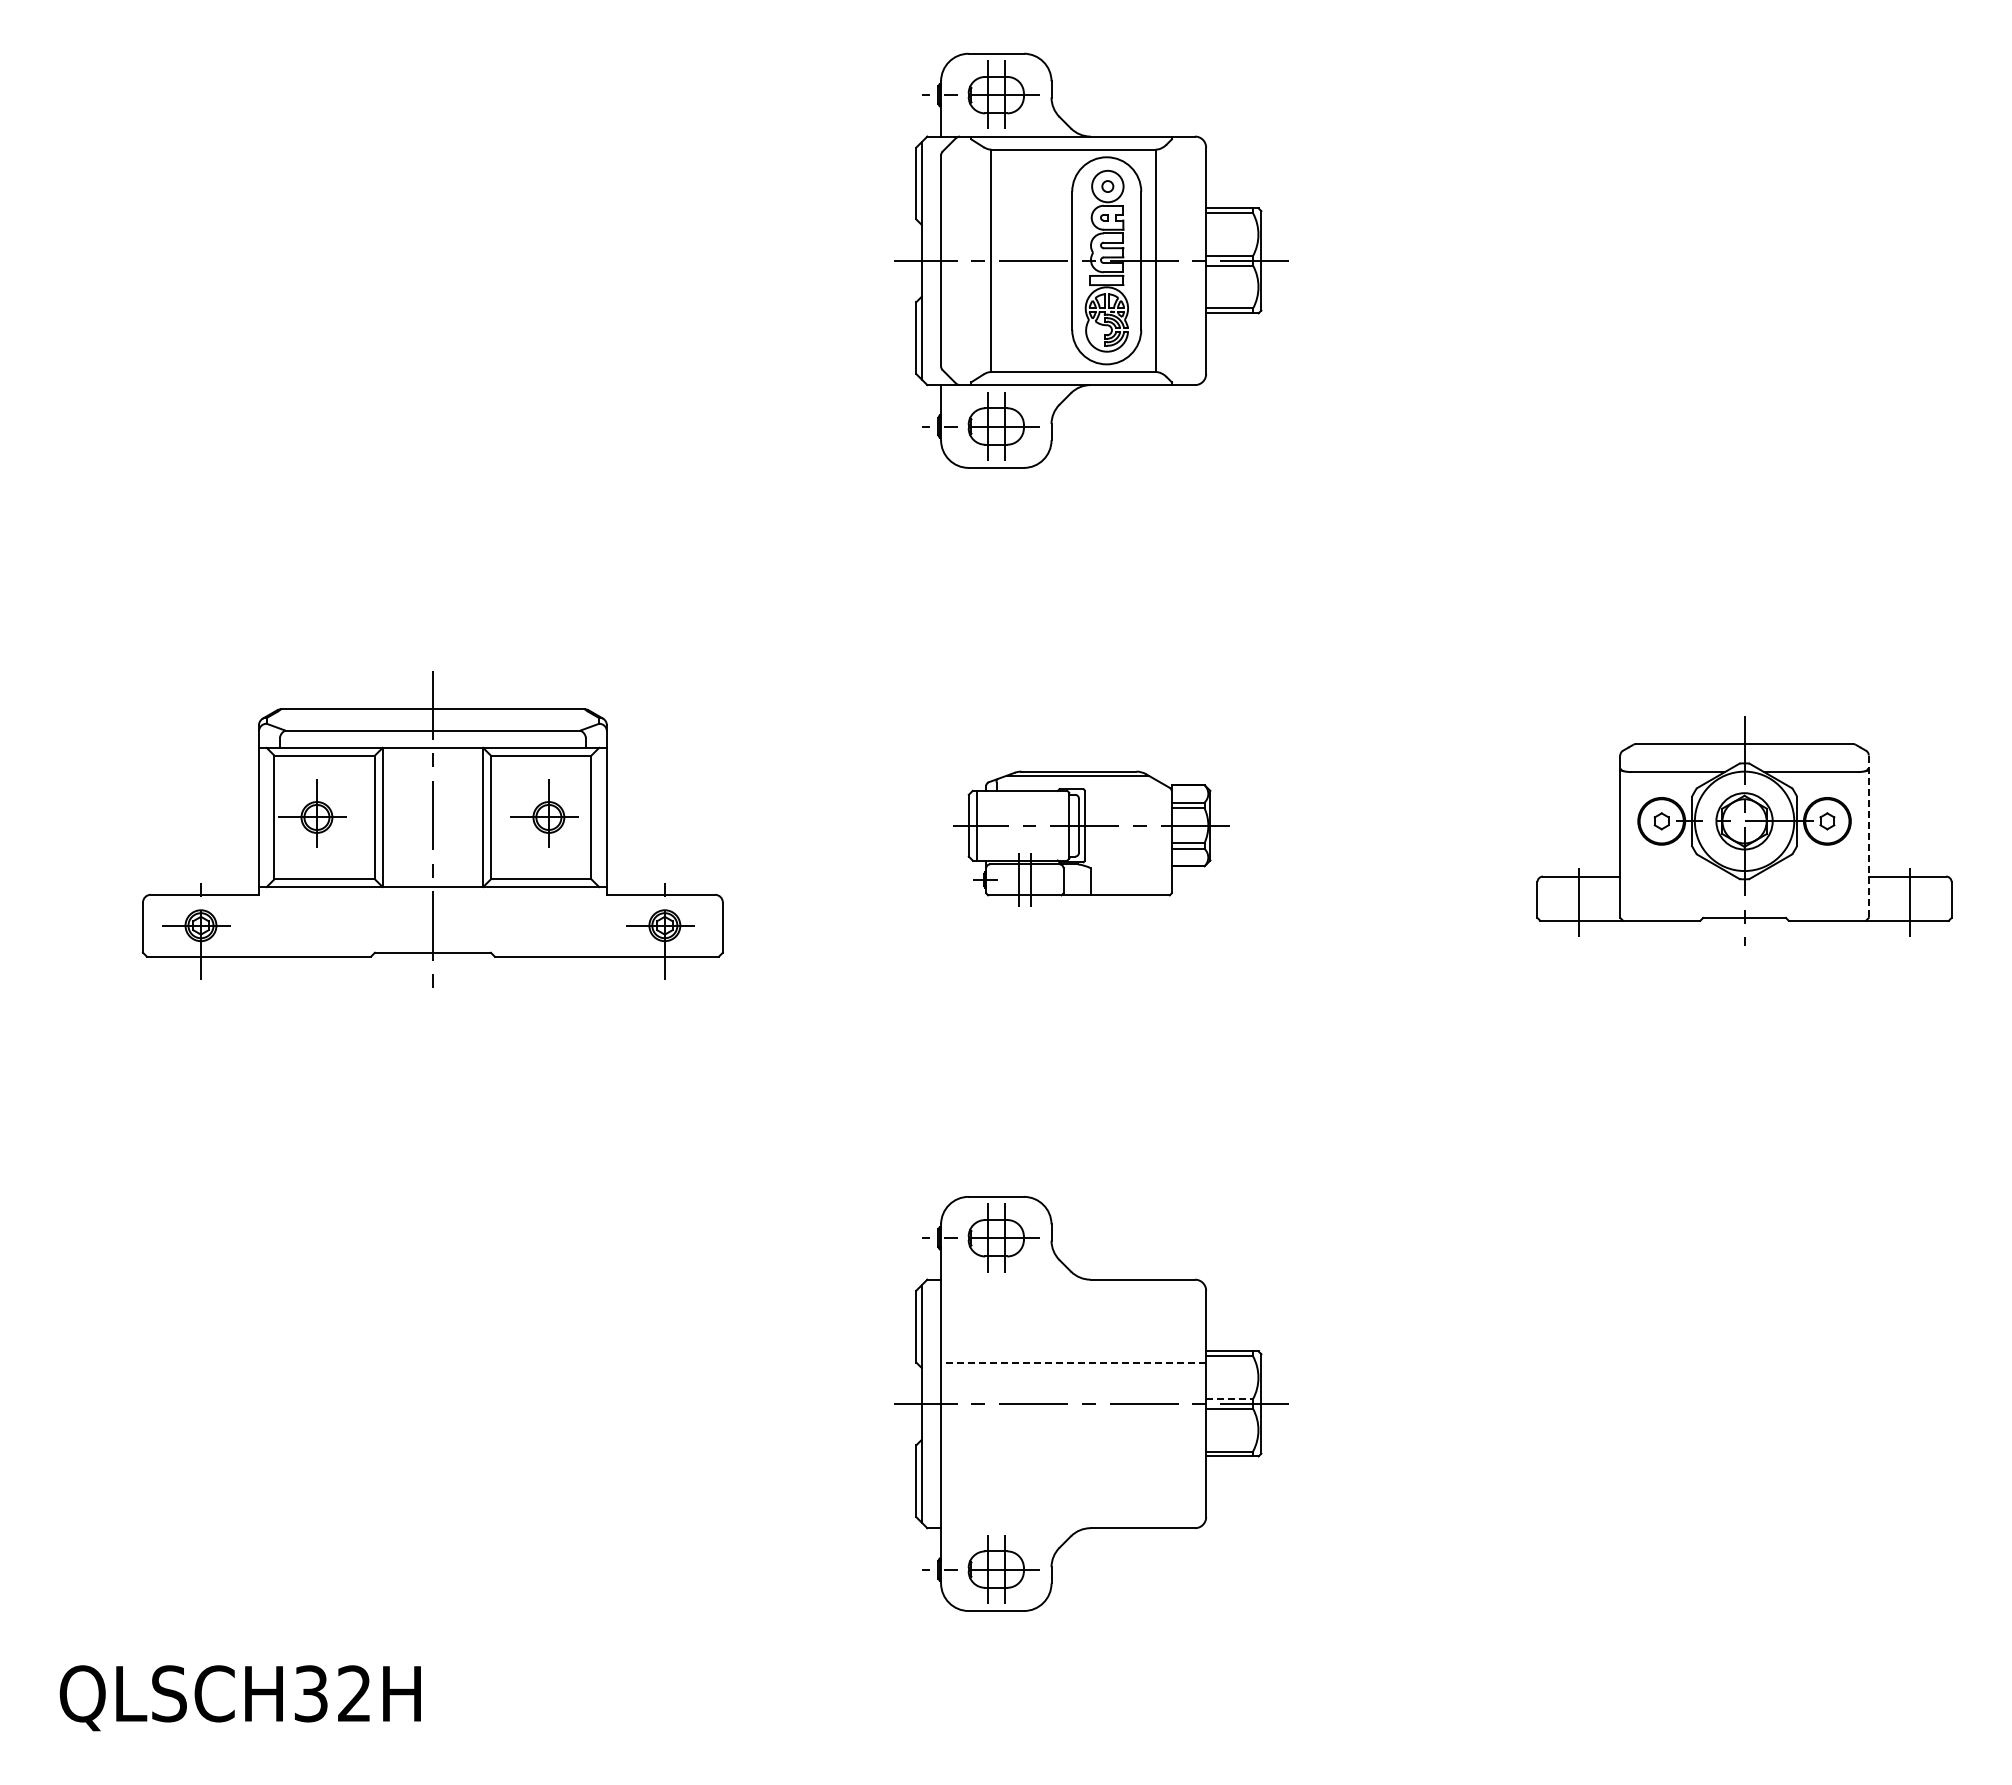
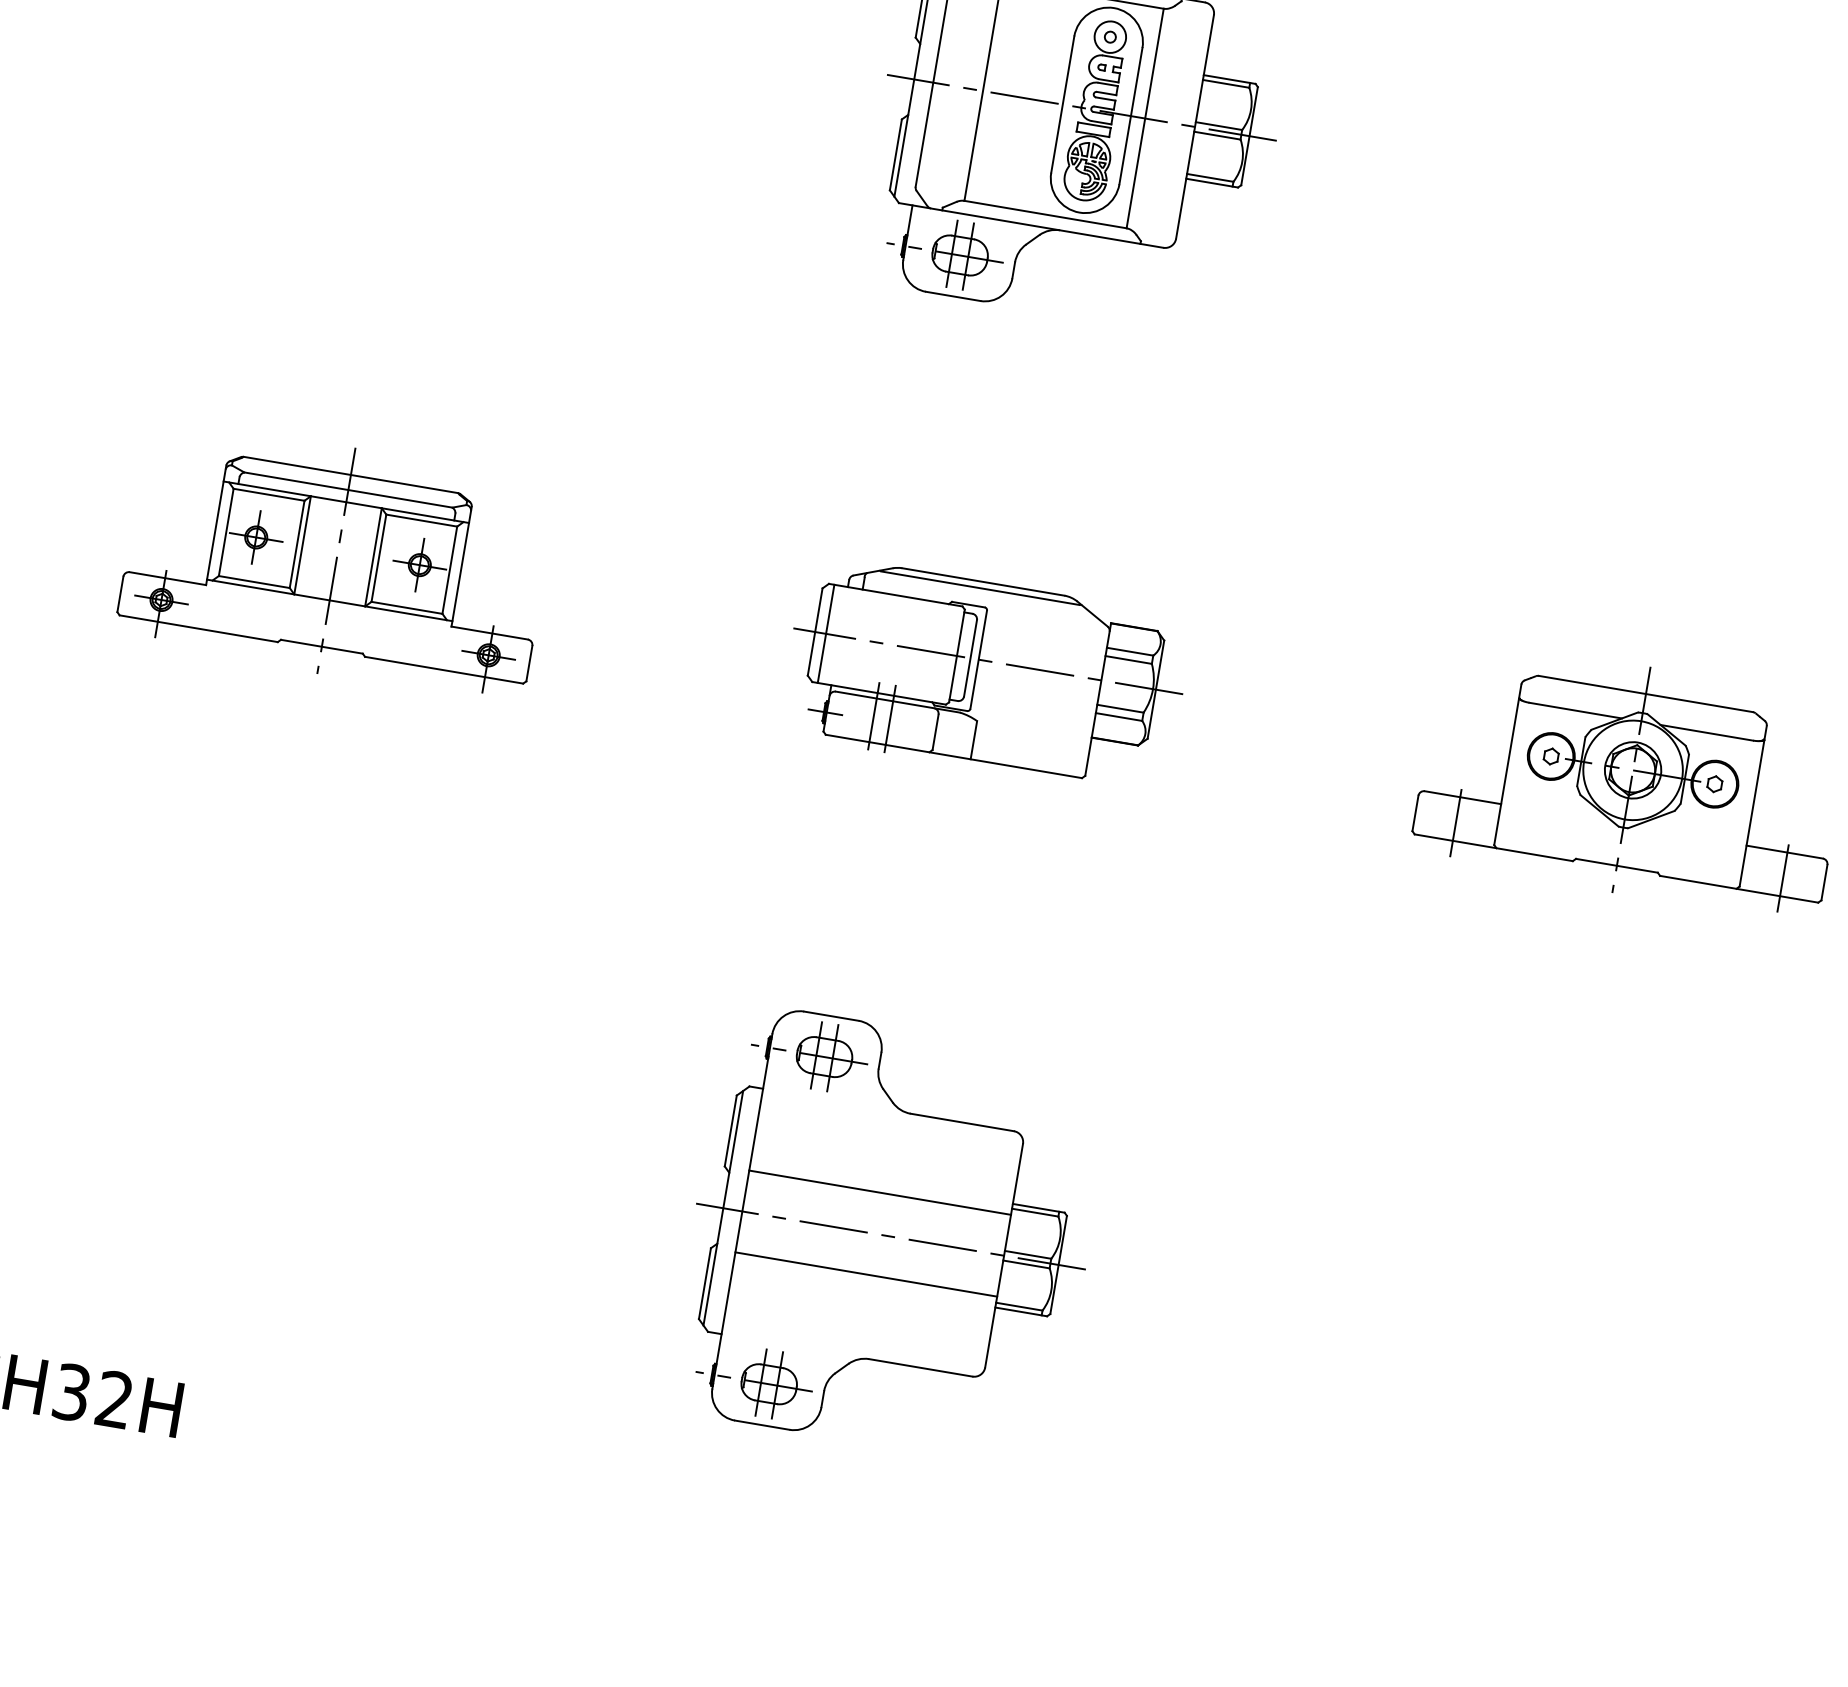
part: (433, 830) -> (336, 560), size x0.71
part: (1091, 835) -> (985, 675), size x1.43
line: (1868, 837) -> (1752, 807), dashed -> solid
line: (1073, 1362) -> (880, 1192), dashed -> solid
line: (1230, 1399) -> (1028, 1255), dashed -> solid
line: (1073, 1445) -> (866, 1274), added

